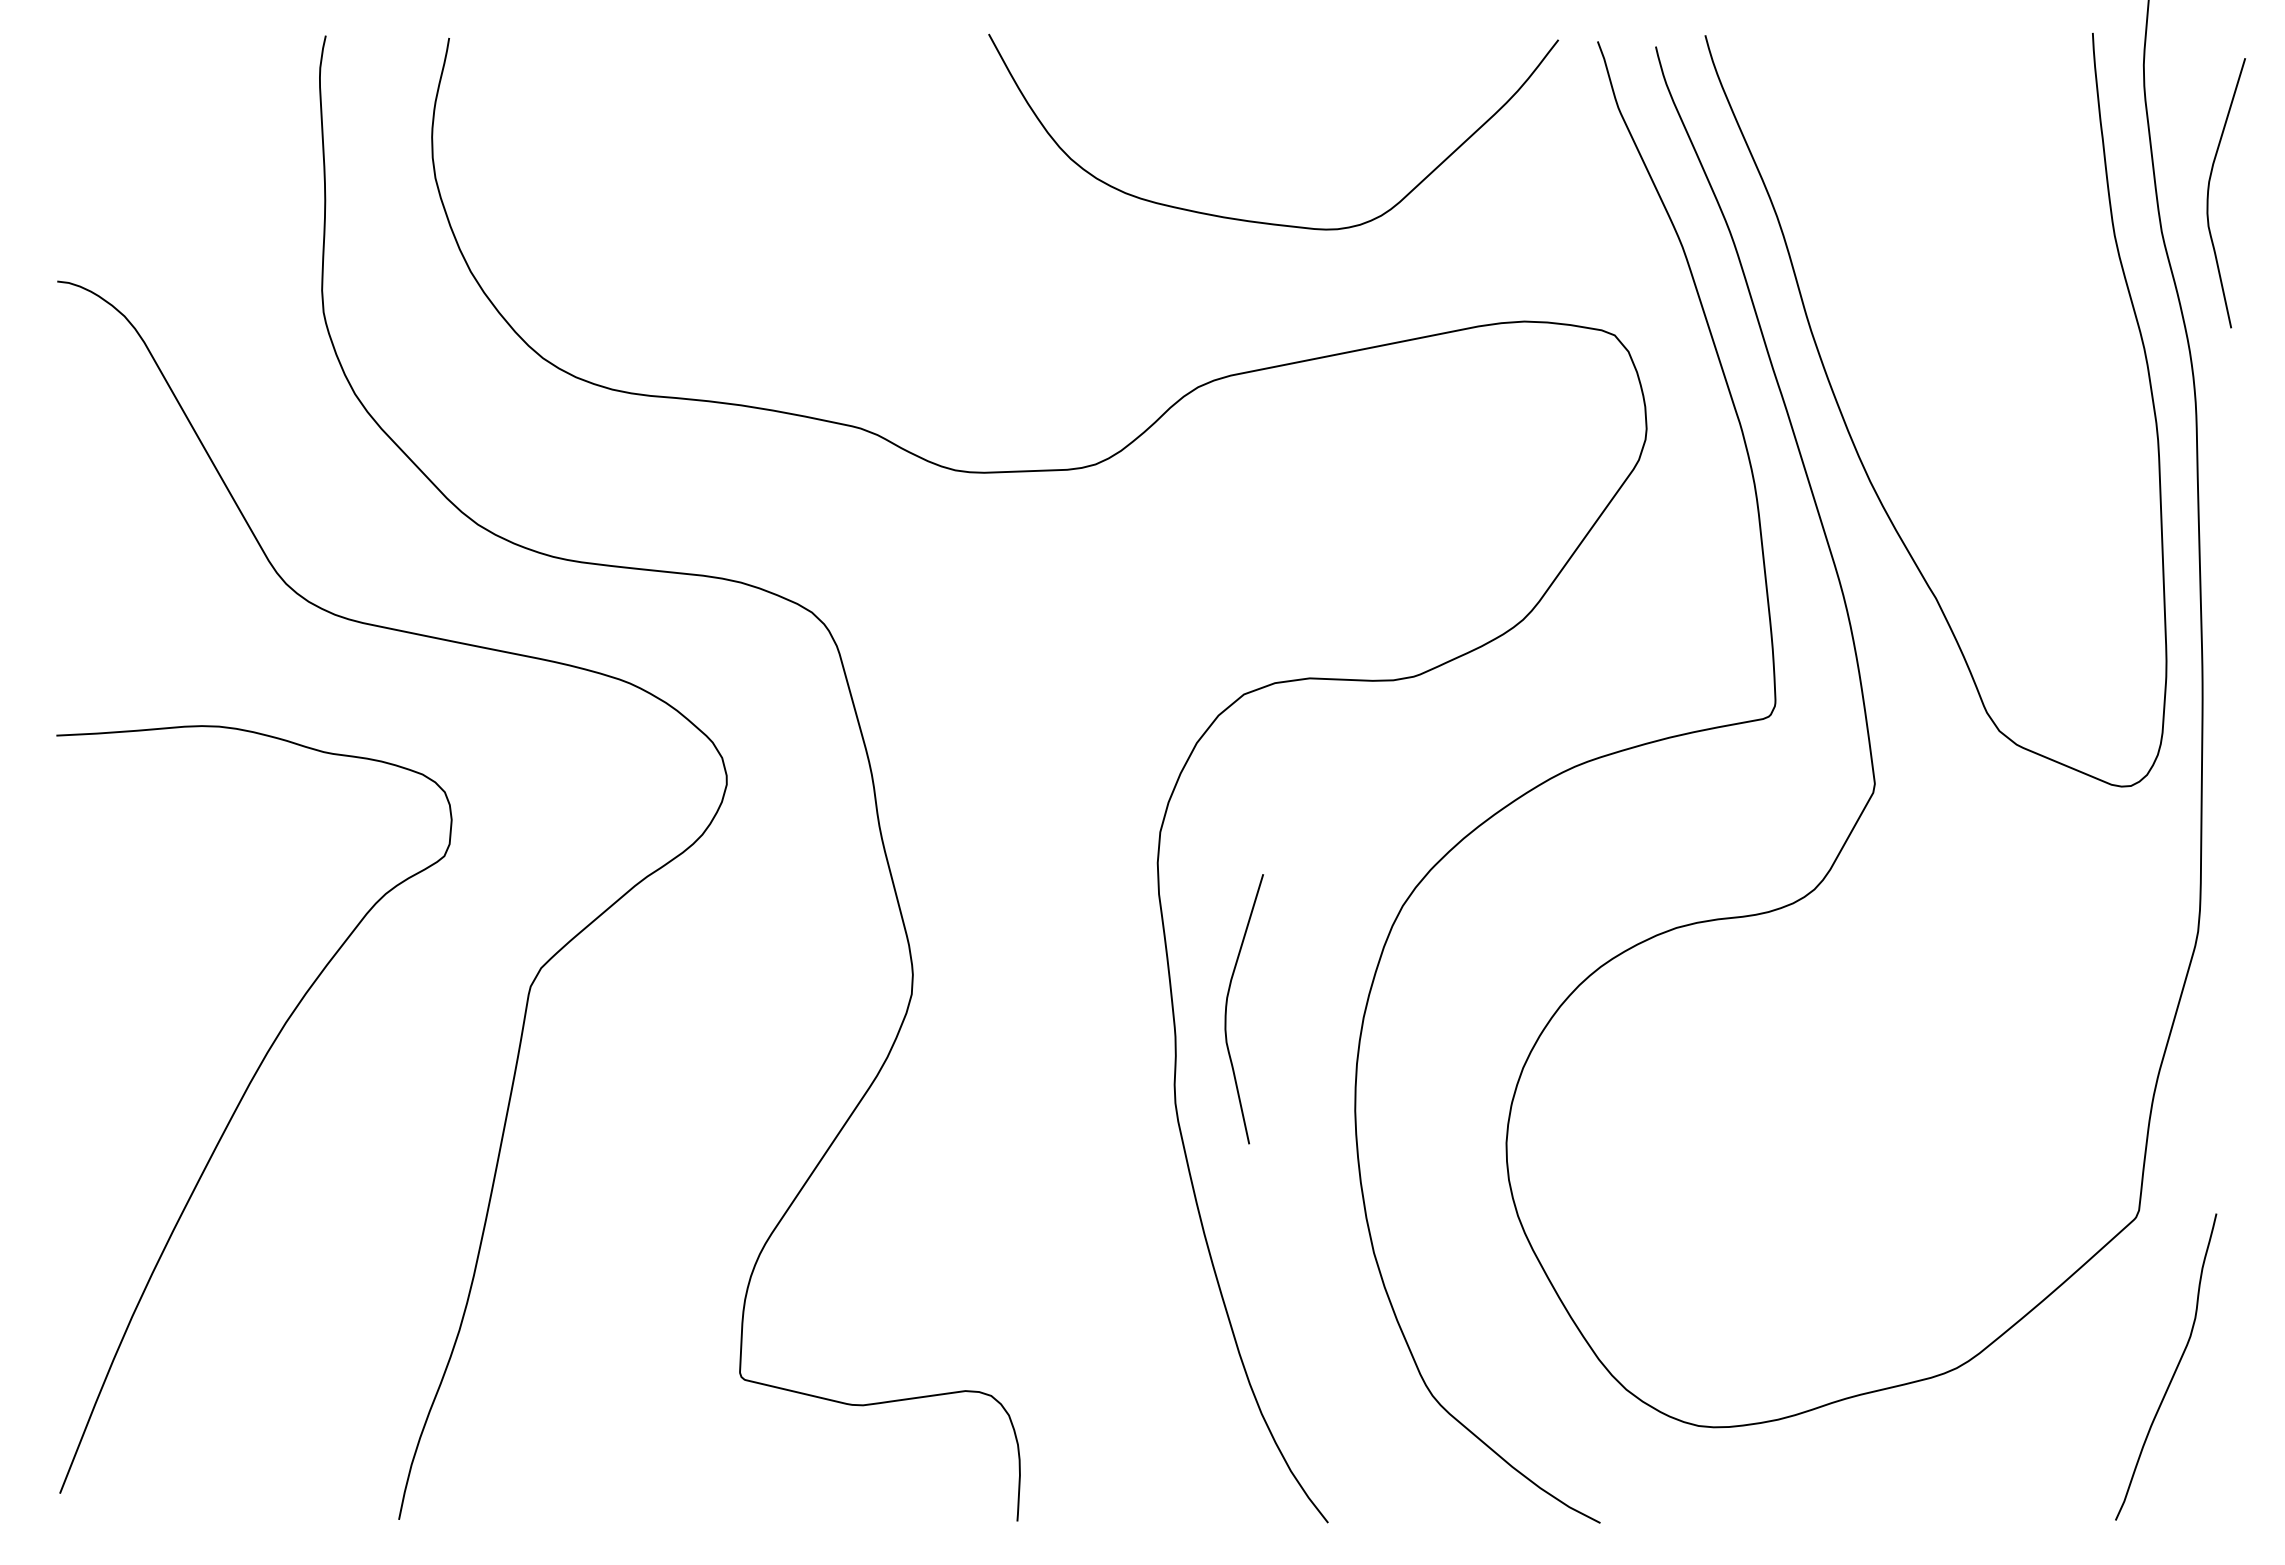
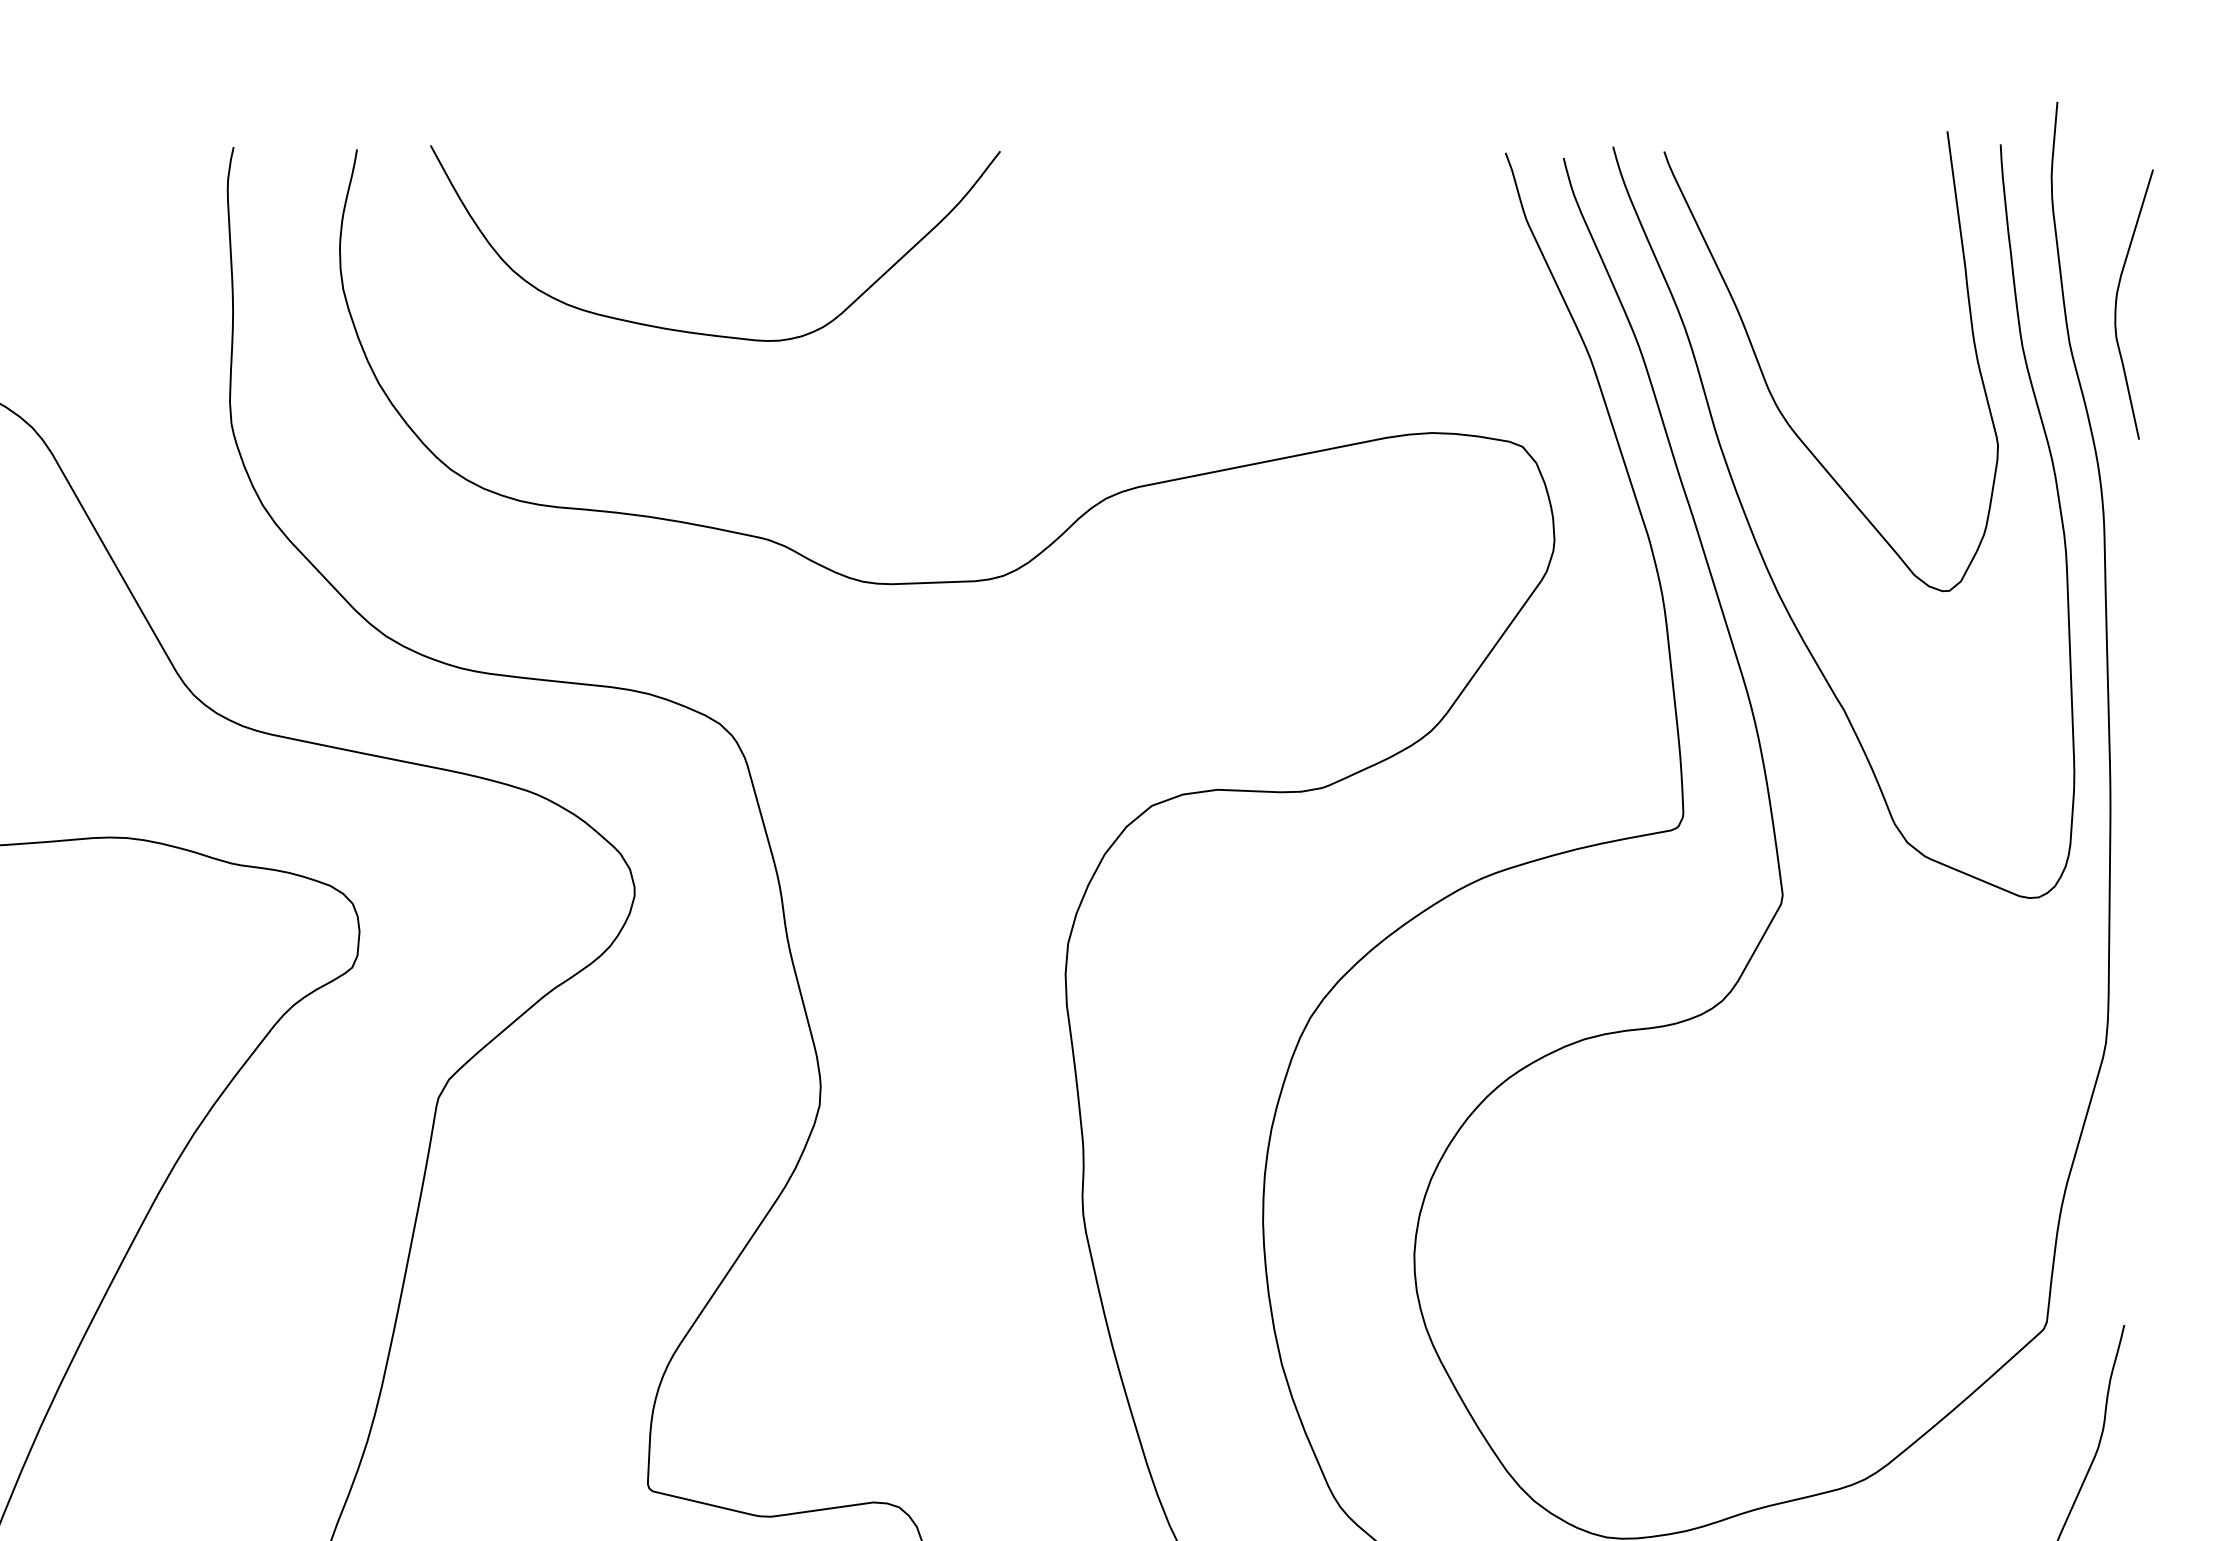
curve: (1260, 221) -> (702, 332), moved
curve: (1861, 276) -> (1769, 387), added
curve: (1227, 1006) -> (1135, 1117), removed

